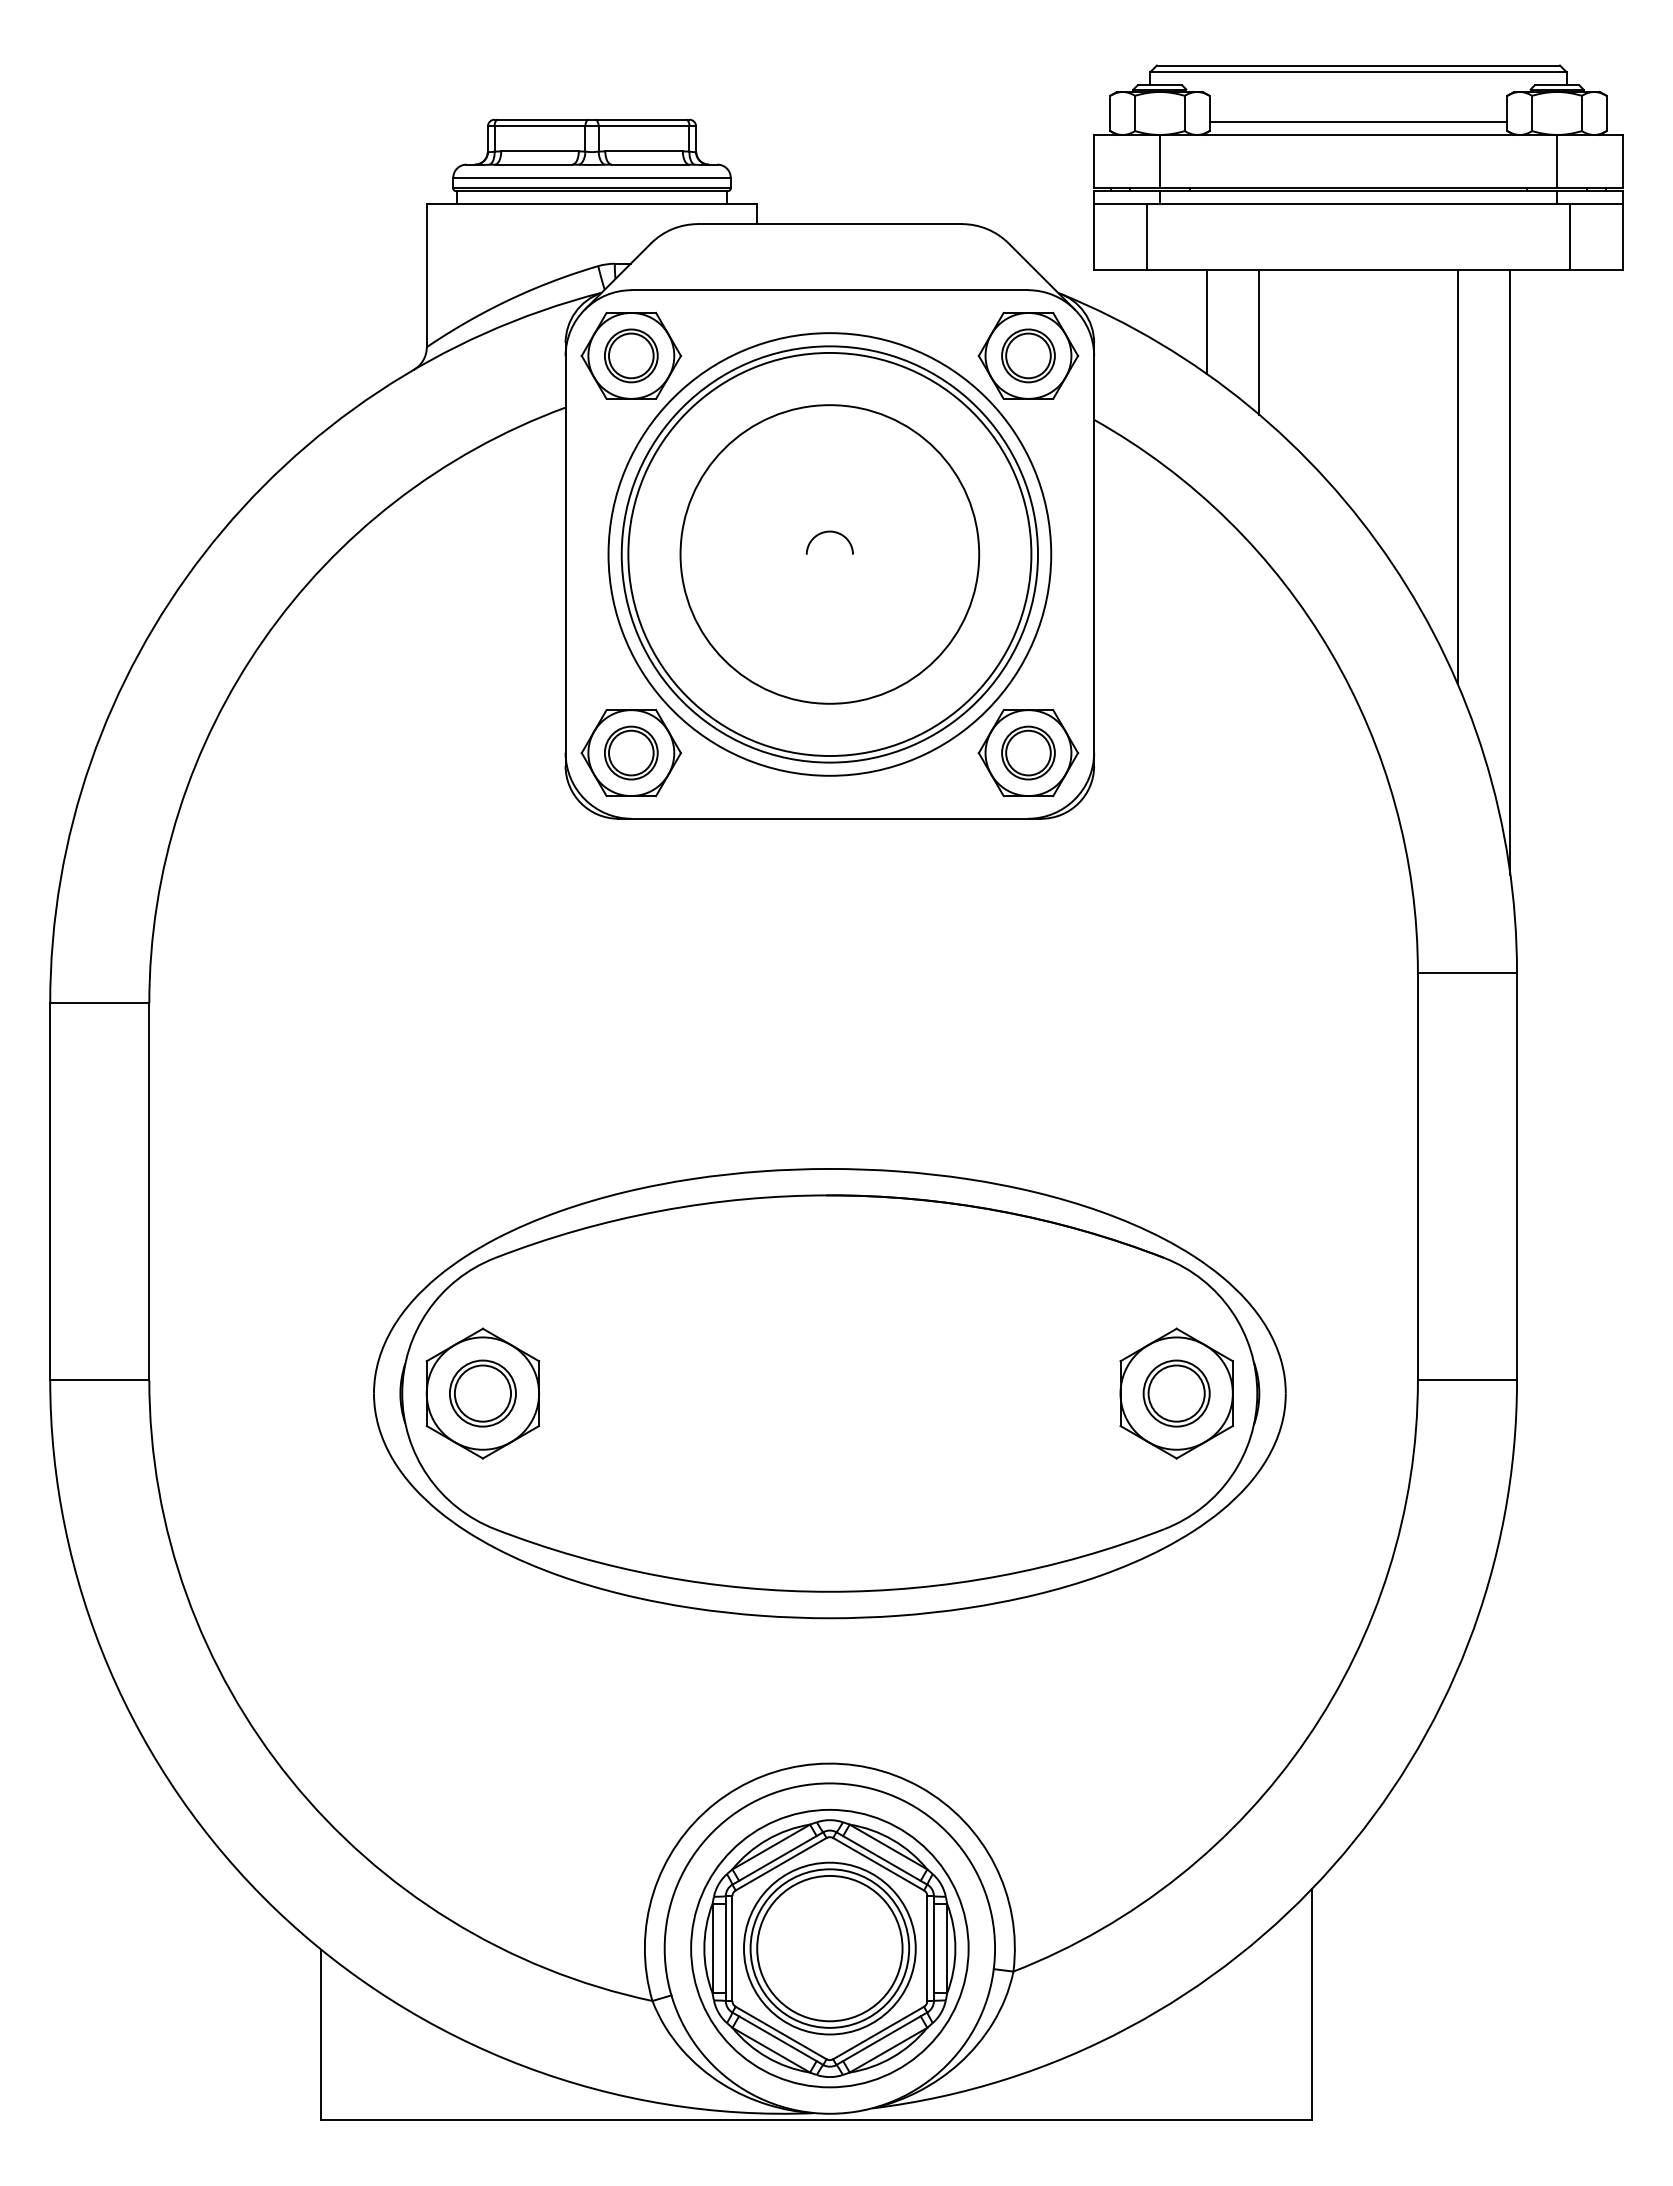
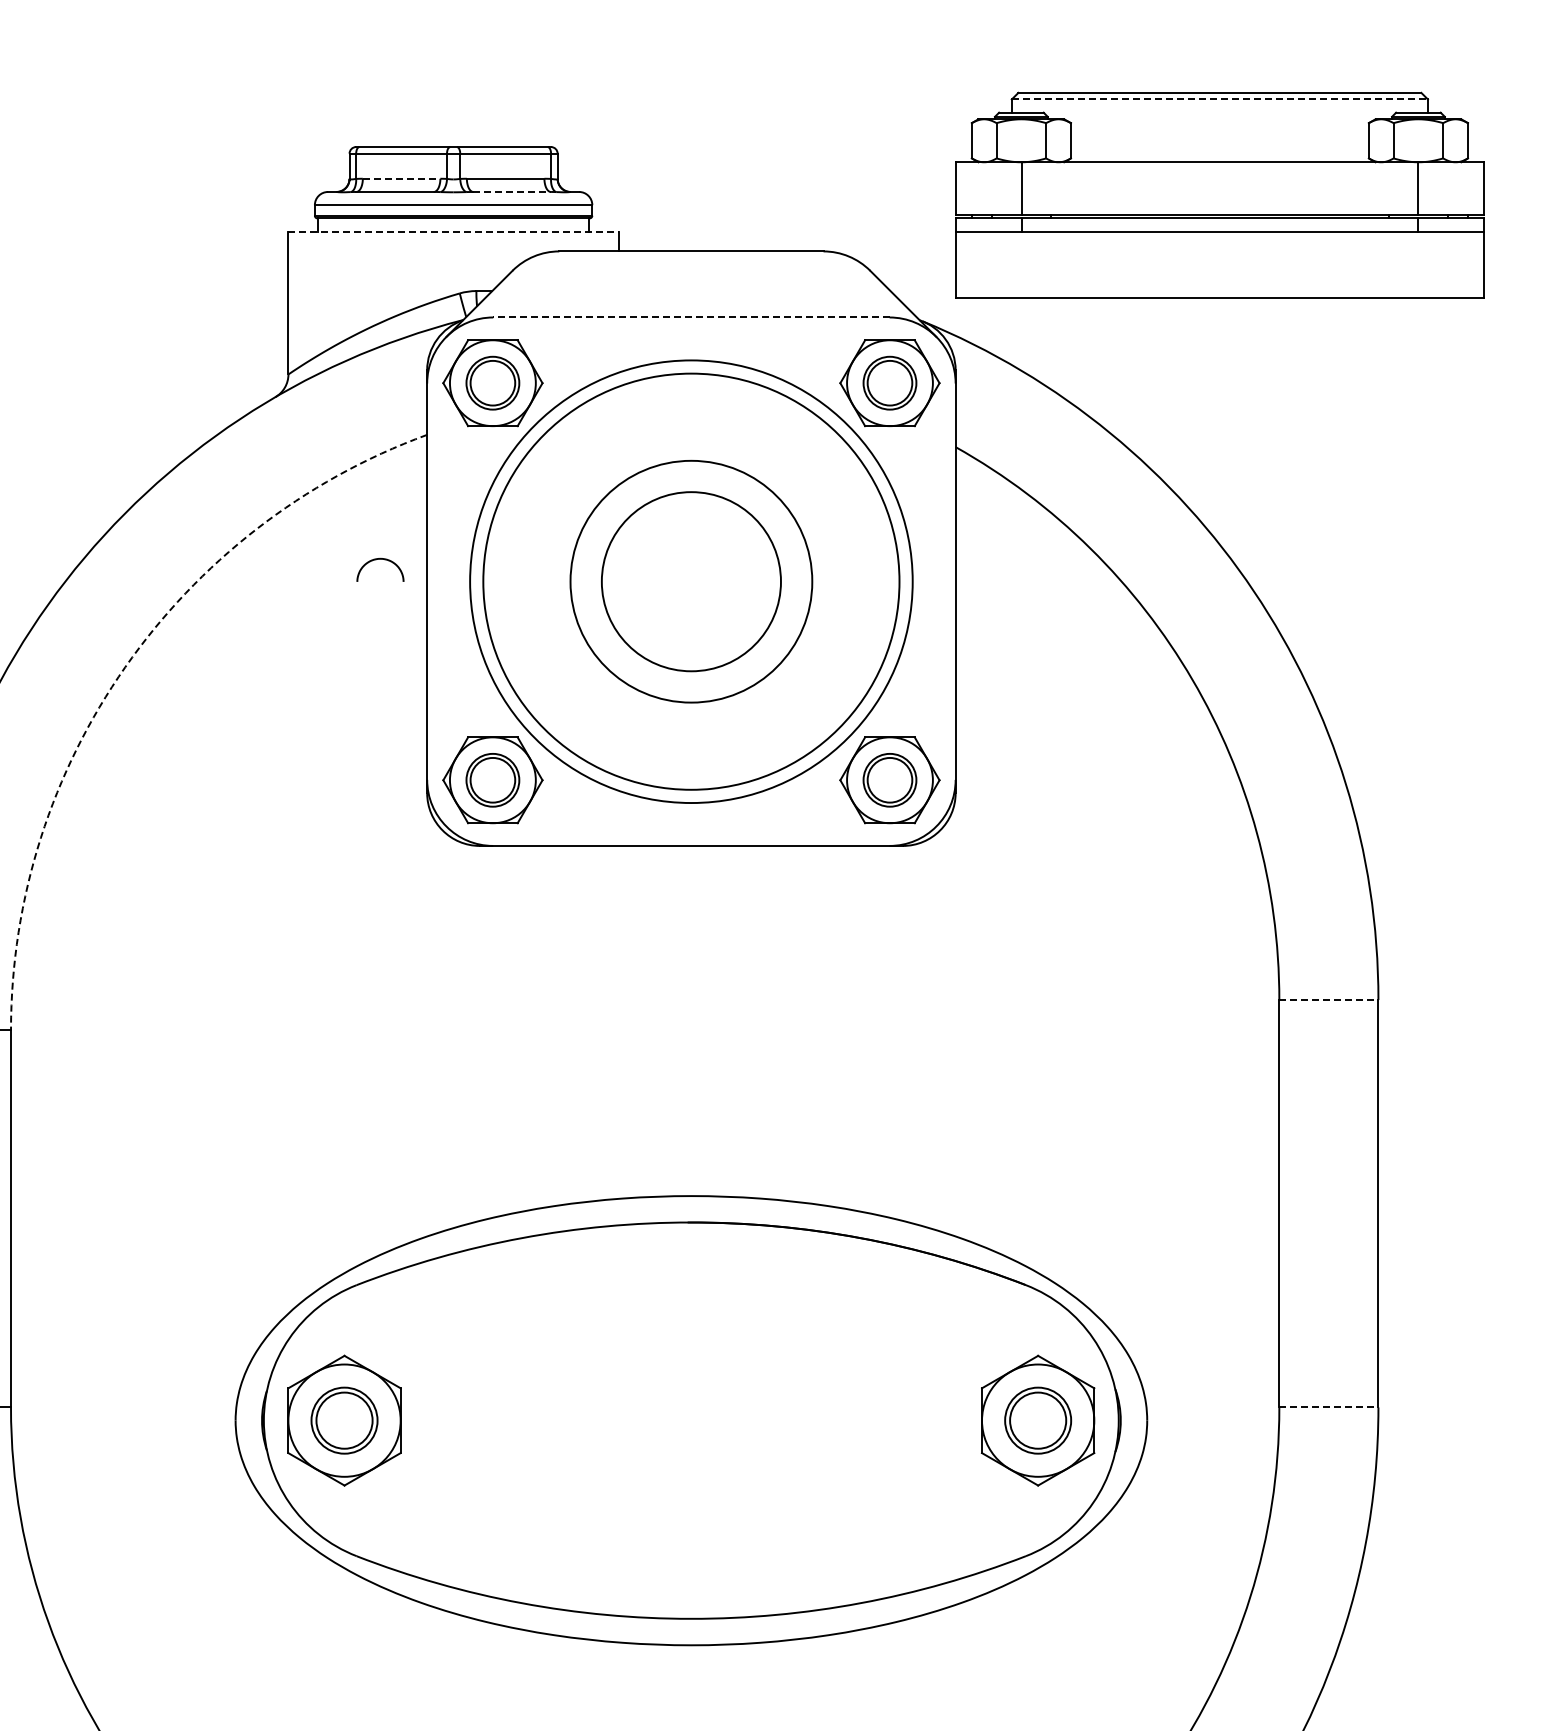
line: (1358, 72) -> (1219, 99), solid -> dashed
line: (1358, 121) -> (1219, 148), removed
line: (540, 151) -> (402, 178), solid -> dashed
line: (650, 164) -> (512, 191), solid -> dashed
line: (592, 204) -> (454, 231), solid -> dashed
line: (1147, 237) -> (1008, 264), removed
line: (1569, 237) -> (1430, 264), removed
line: (829, 290) -> (691, 317), solid -> dashed
line: (1206, 321) -> (1067, 348), removed
line: (1259, 342) -> (1120, 369), removed
line: (1457, 476) -> (1318, 503), removed
curve: (829, 532) -> (380, 559), moved
circle: (829, 554) -> (691, 581), size x0.6
circle: (829, 554) -> (691, 581), size x0.6
line: (1510, 572) -> (1371, 599), removed
arc: (263, 639) -> (125, 666), solid -> dashed
line: (1467, 972) -> (1328, 999), solid -> dashed
line: (1467, 1380) -> (1328, 1407), solid -> dashed

